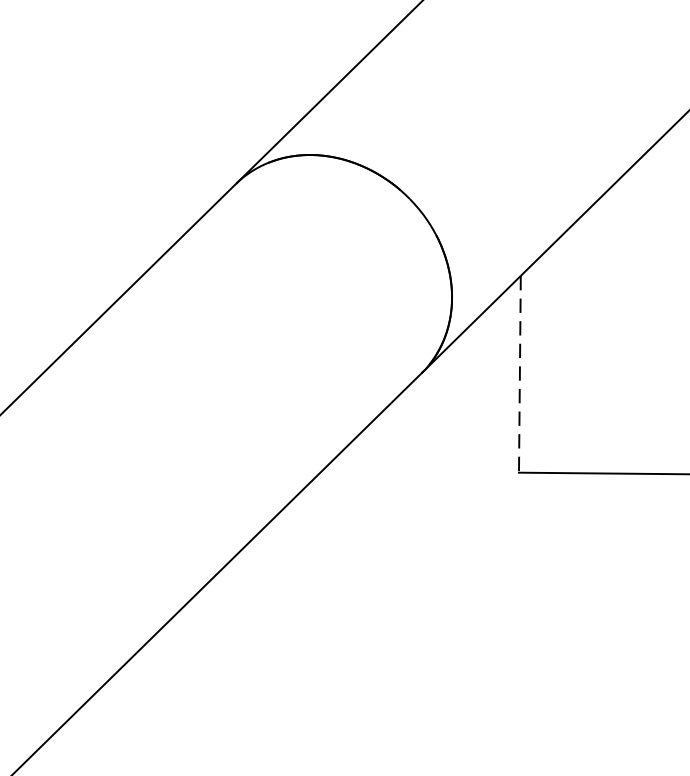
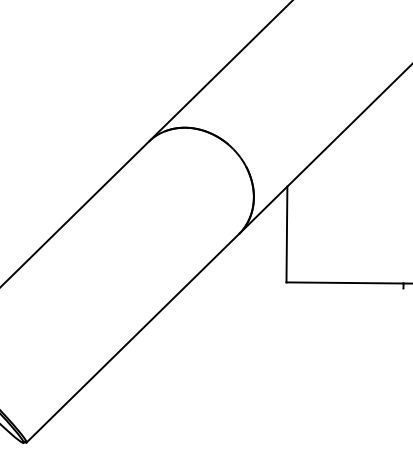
line: (519, 374) -> (286, 234), dashed -> solid

